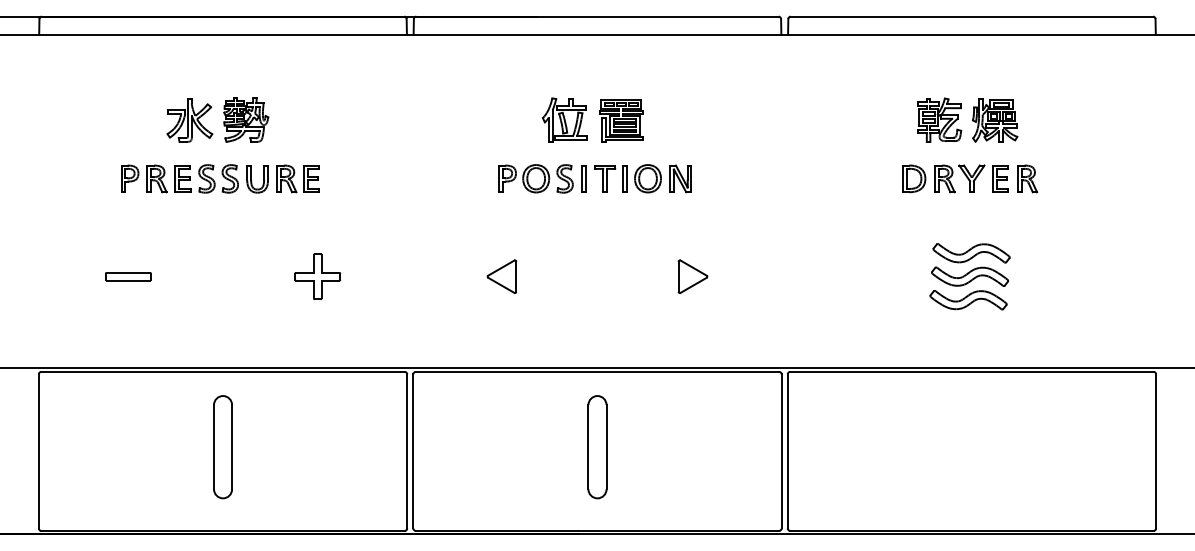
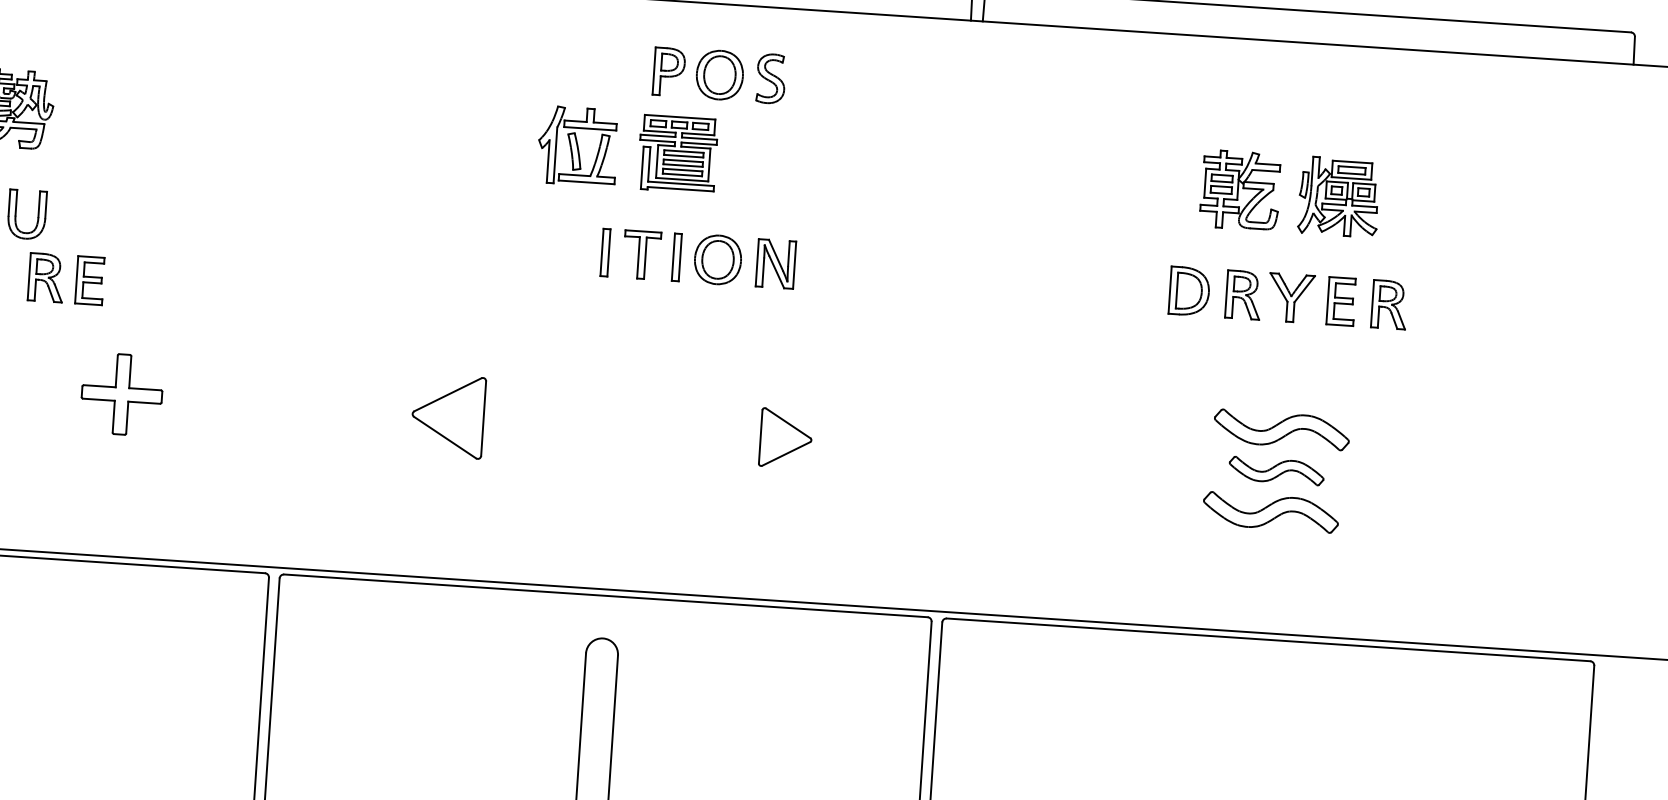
part: (297, 178) -> (65, 278), moved
part: (535, 178) -> (718, 74), moved
part: (501, 276) -> (447, 415), size x1.4
part: (970, 276) -> (1277, 470), size x0.7

